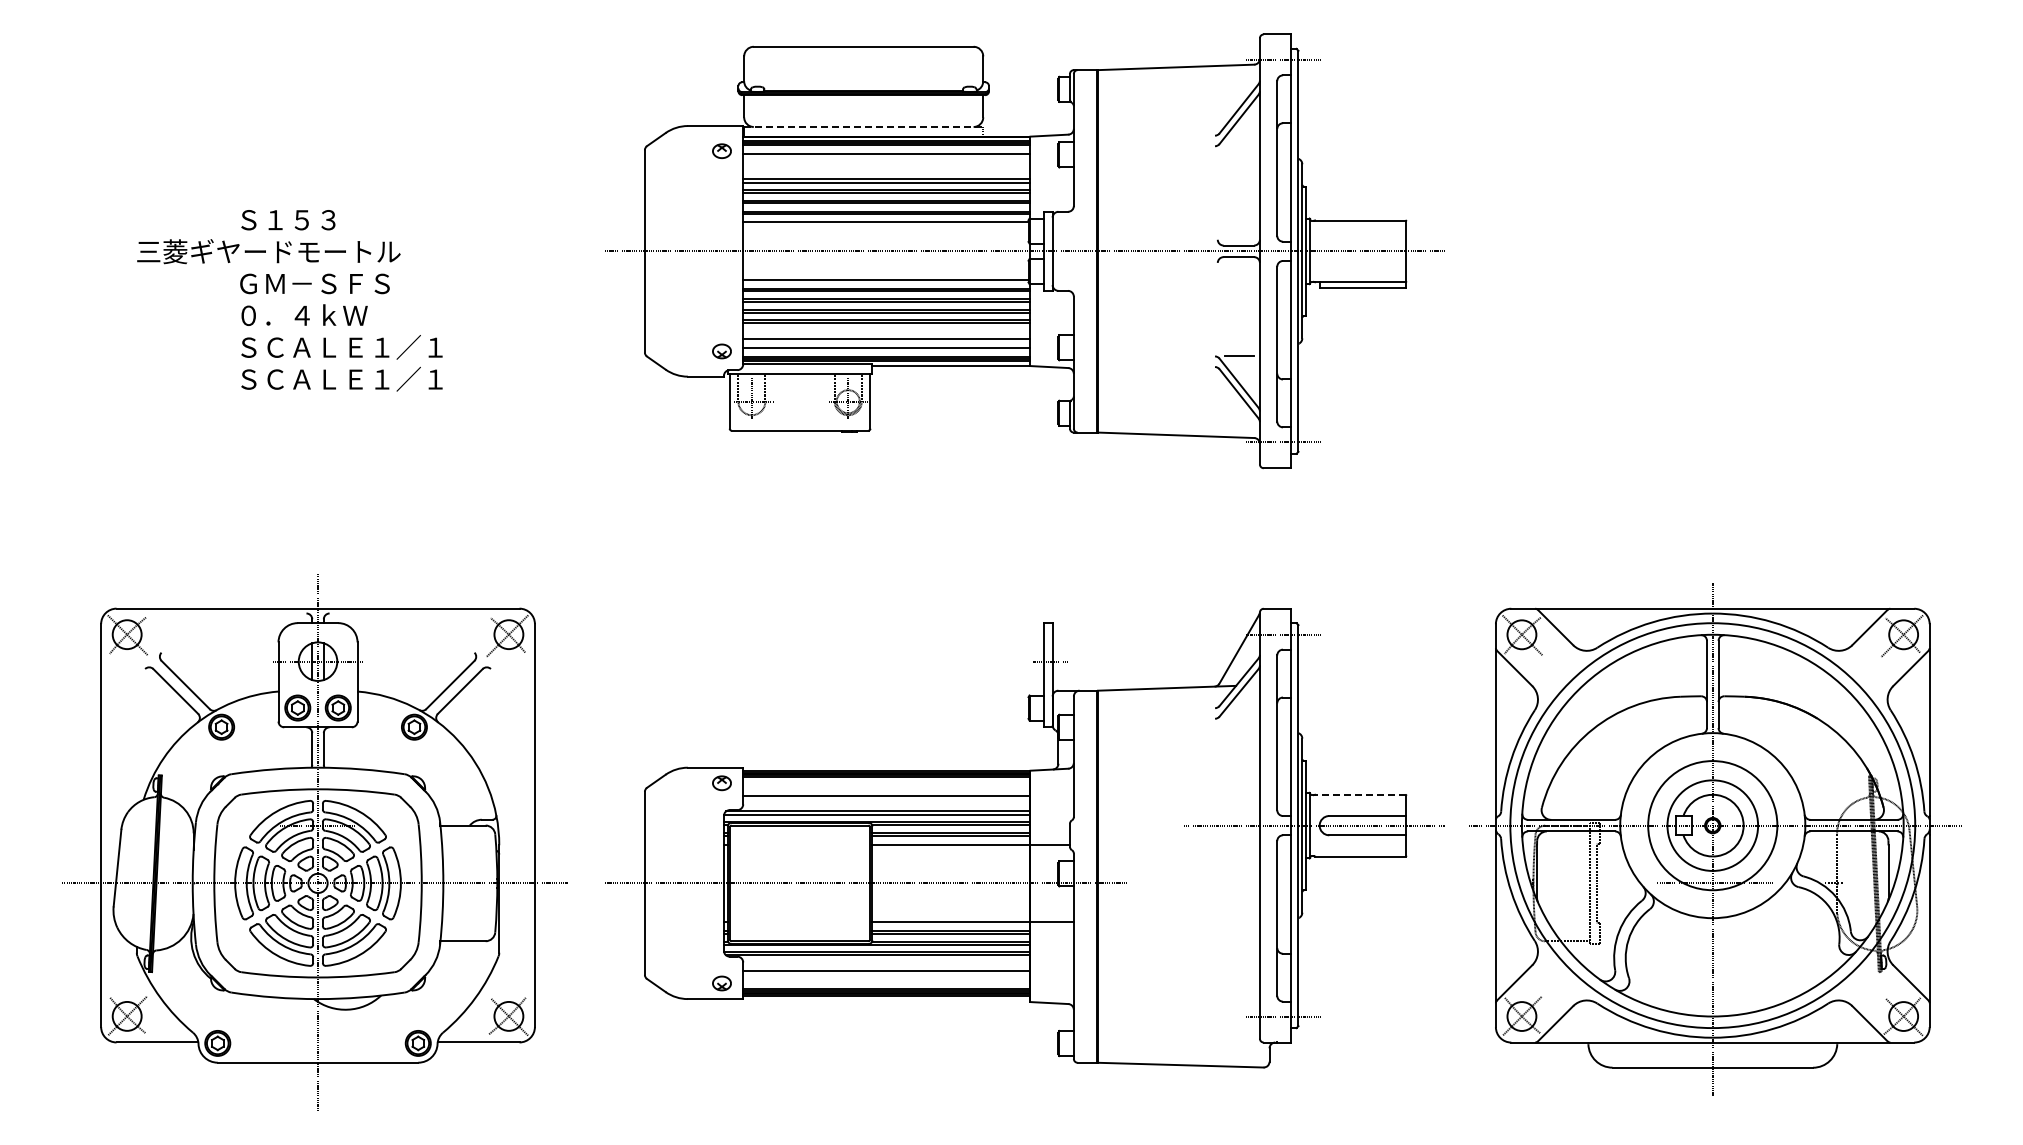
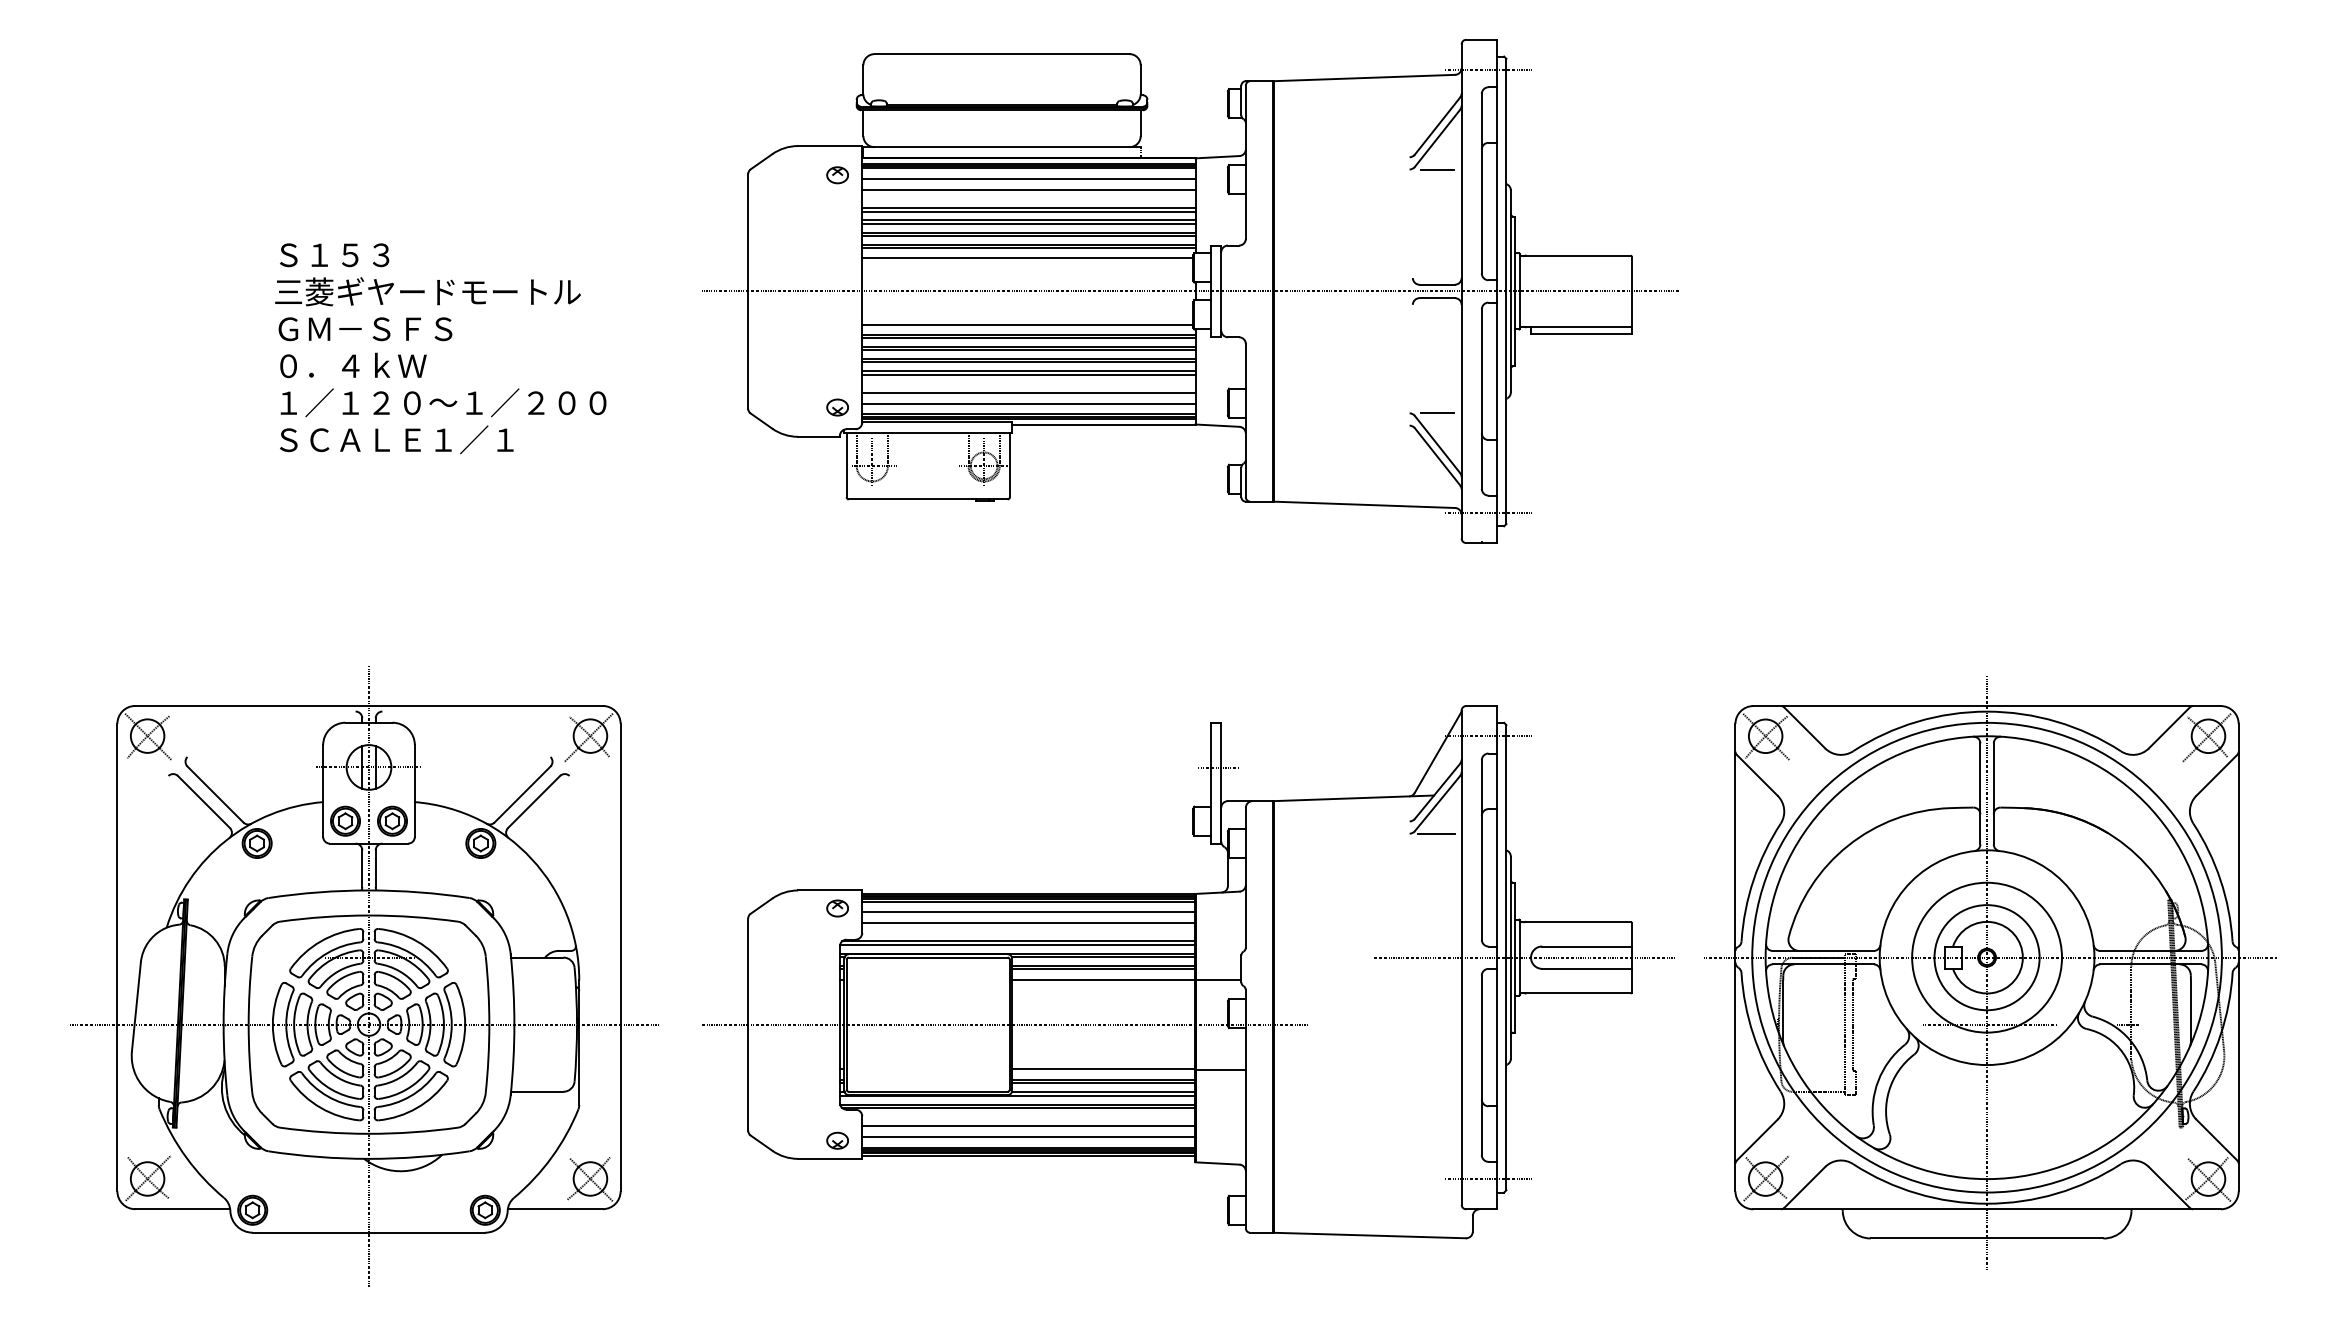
line: (863, 127) -> (1001, 147), dashed -> solid
line: (1238, 146) -> (1436, 169), added
line: (886, 163) -> (1028, 189), added
text: (268, 251) -> (427, 291), moved
text: (381, 347) -> (442, 402), ＳＣＡＬＥ１／１ -> １／１２０～１／２００
line: (1237, 718) -> (1435, 833), added
line: (886, 786) -> (1028, 912), added
line: (1359, 794) -> (1577, 921), dashed -> solid
line: (886, 980) -> (1028, 1137), added

